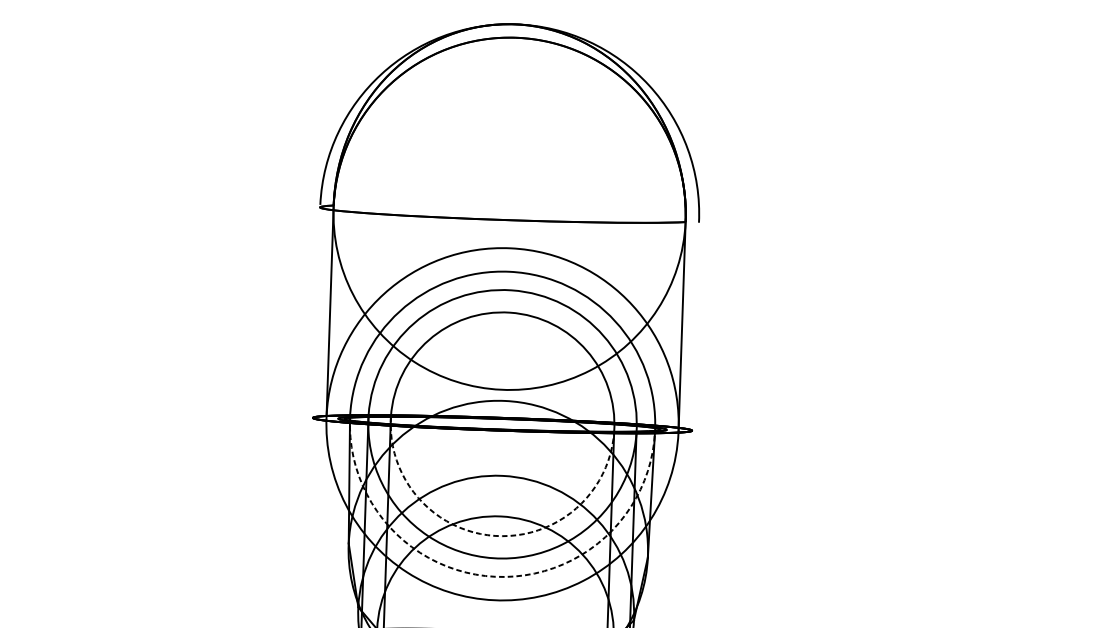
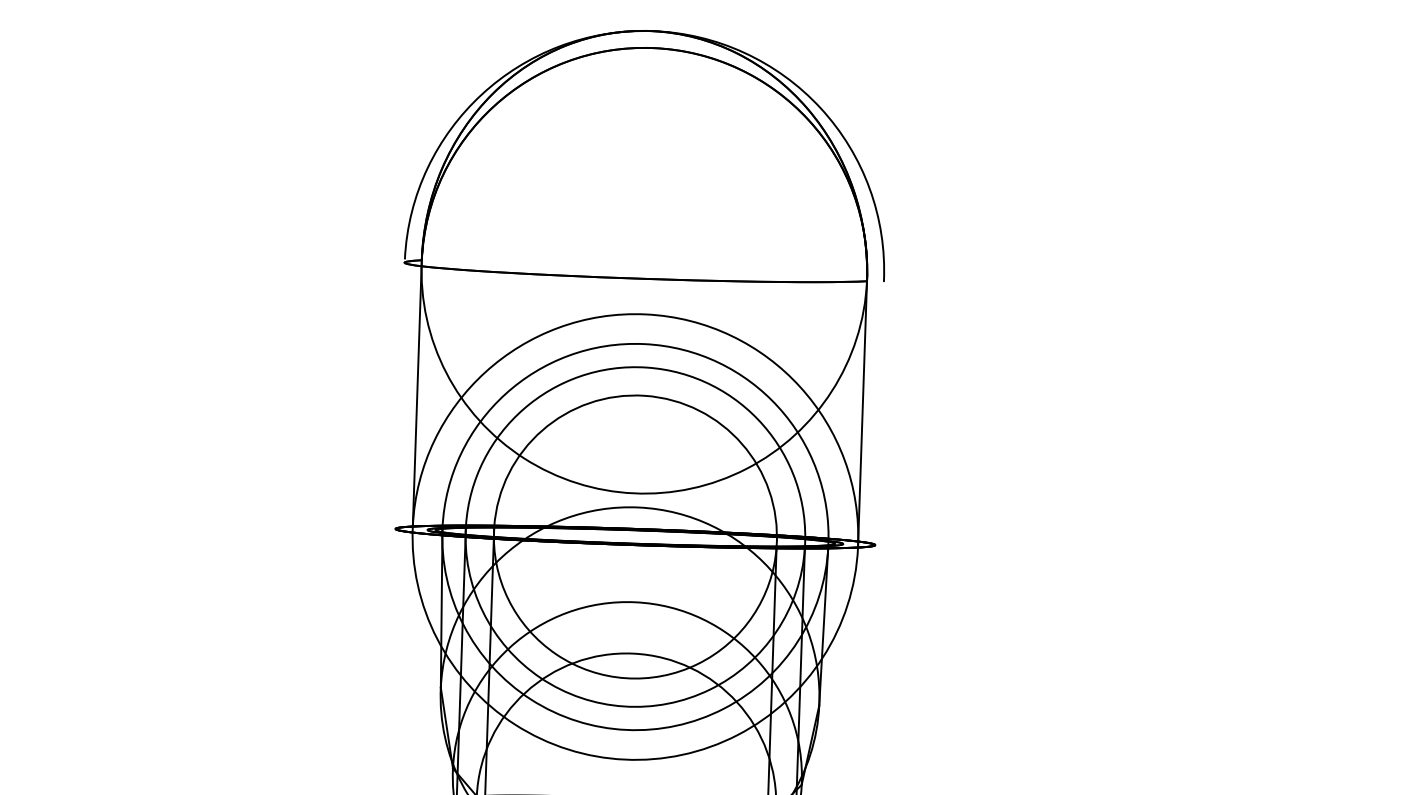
arc: (494, 536) -> (625, 678), dashed -> solid
arc: (495, 576) -> (626, 729), dashed -> solid

